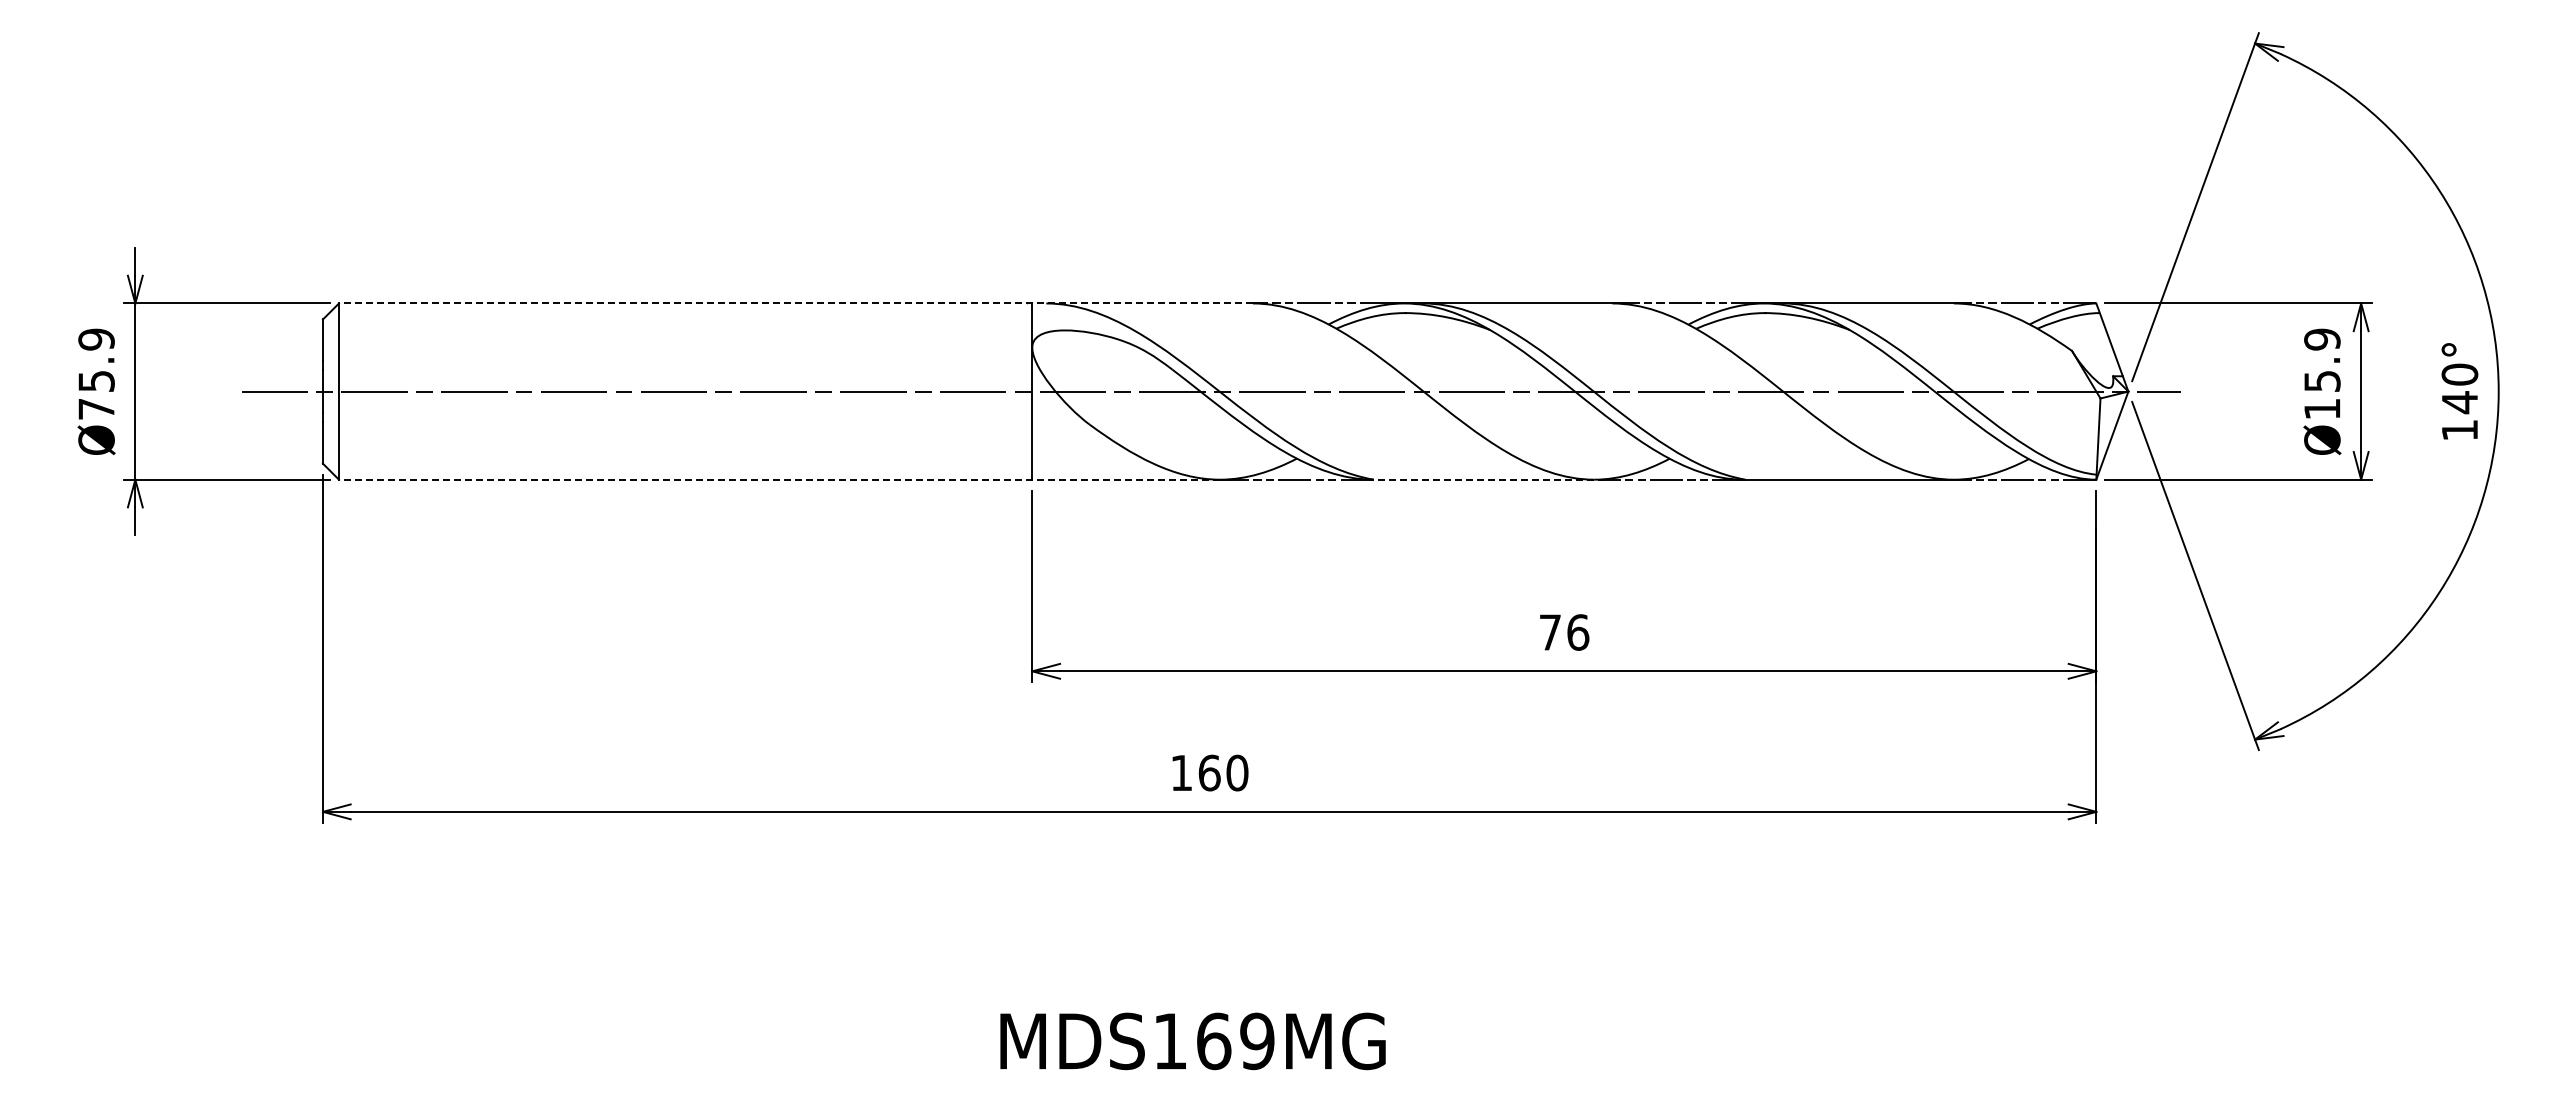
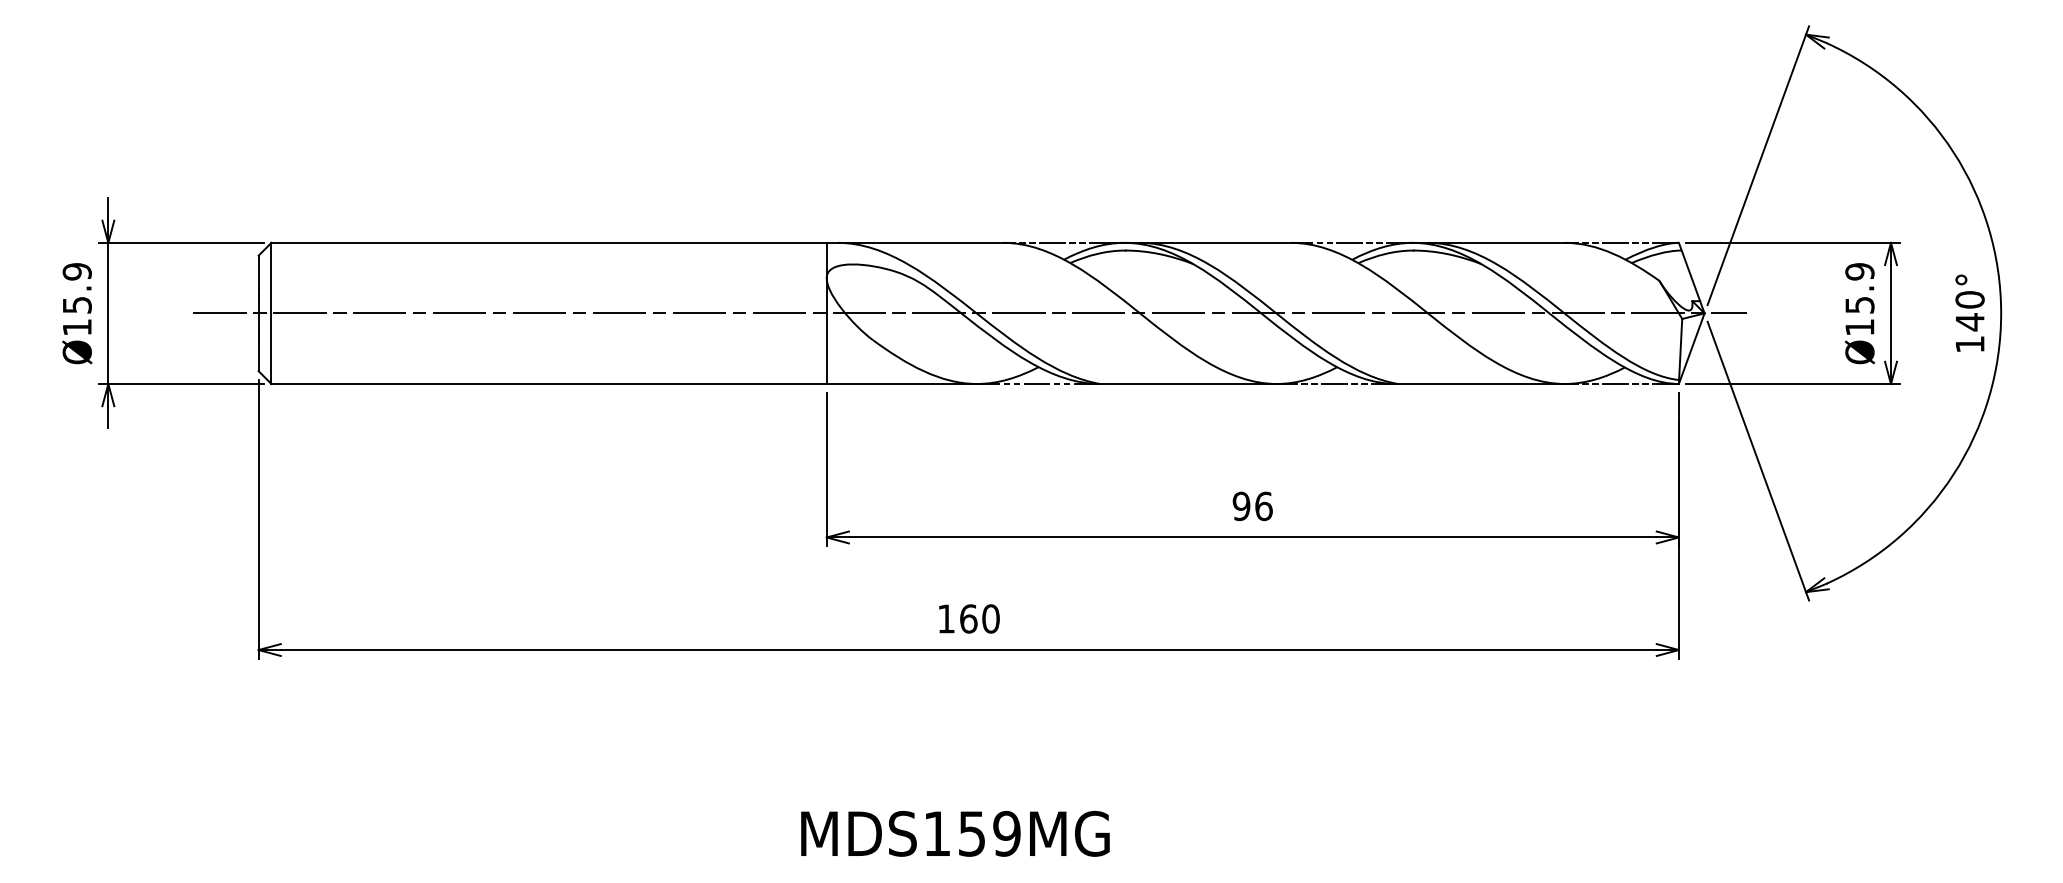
line: (795, 303) -> (637, 242), dashed -> solid
text: (96, 409) -> (77, 327), Ø75.9 -> Ø15.9
line: (779, 479) -> (624, 383), dashed -> solid
line: (1489, 479) -> (1192, 383), dashed -> solid
text: (1550, 632) -> (1241, 506), 76 -> 96
text: (1214, 1041) -> (972, 833), MDS169MG -> MDS159MG

